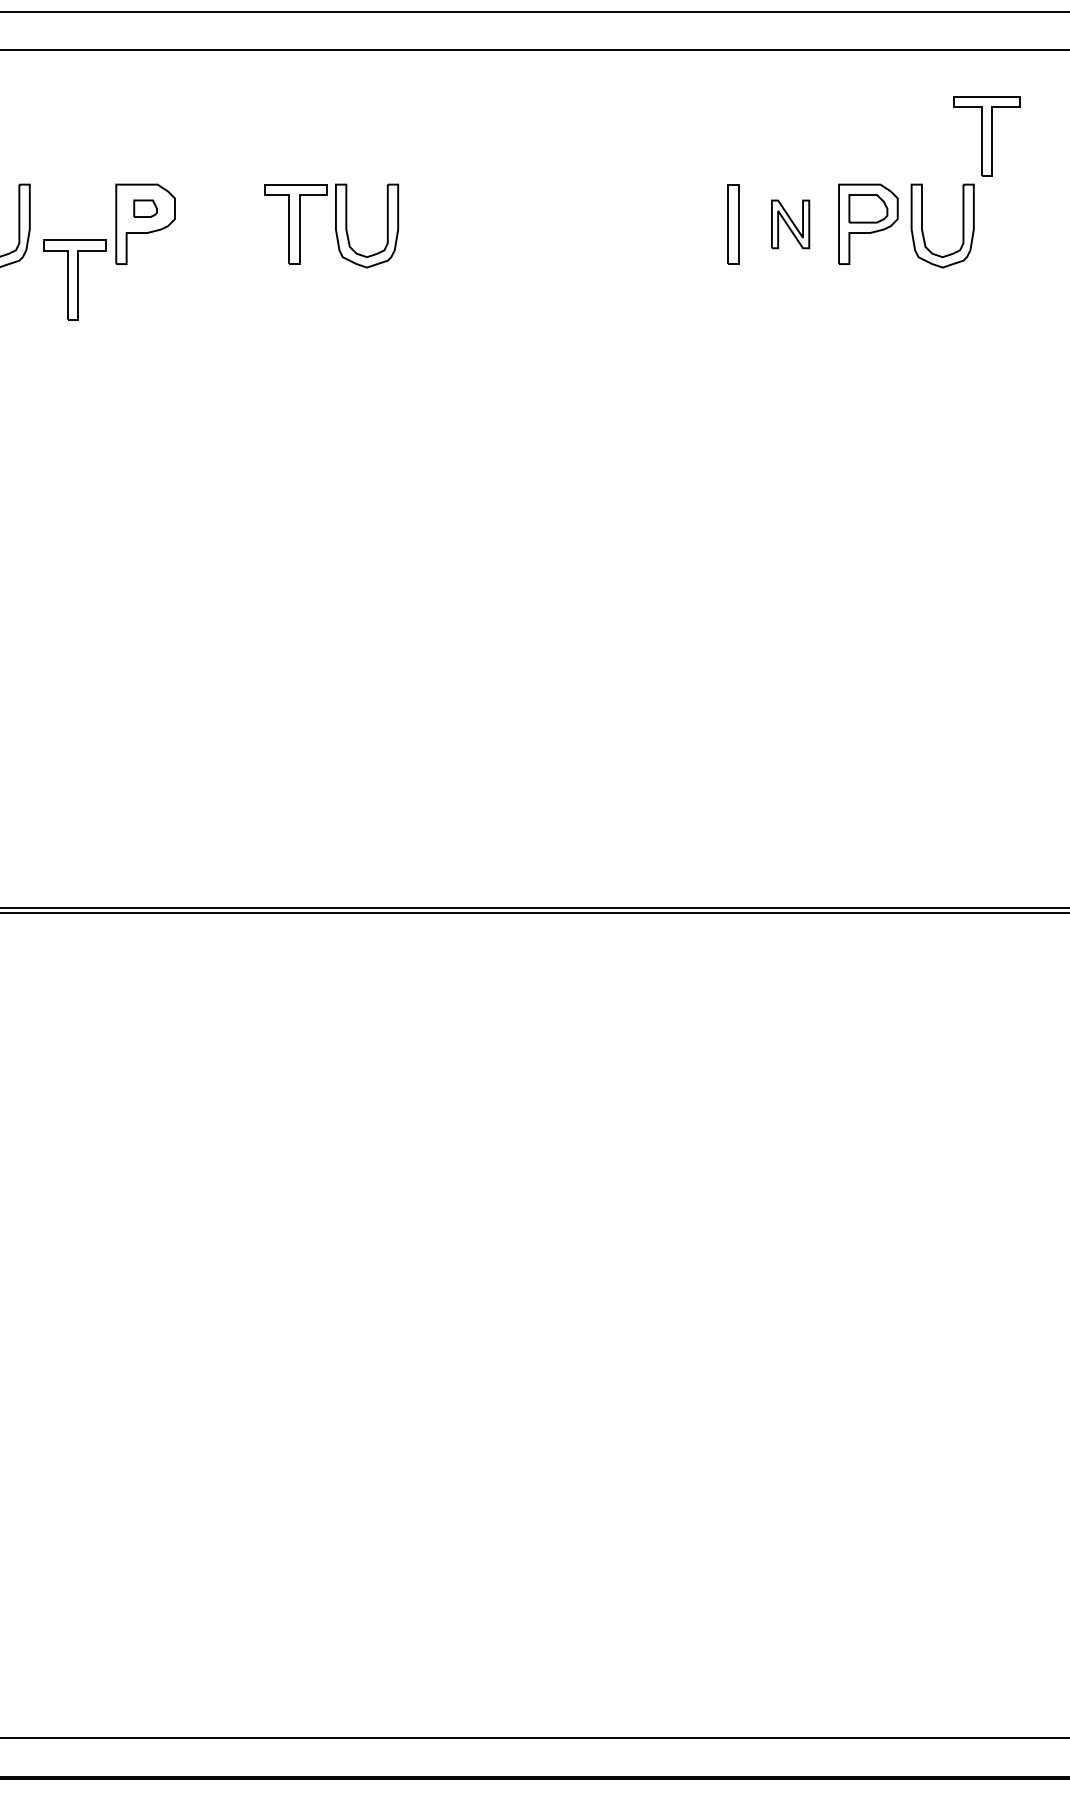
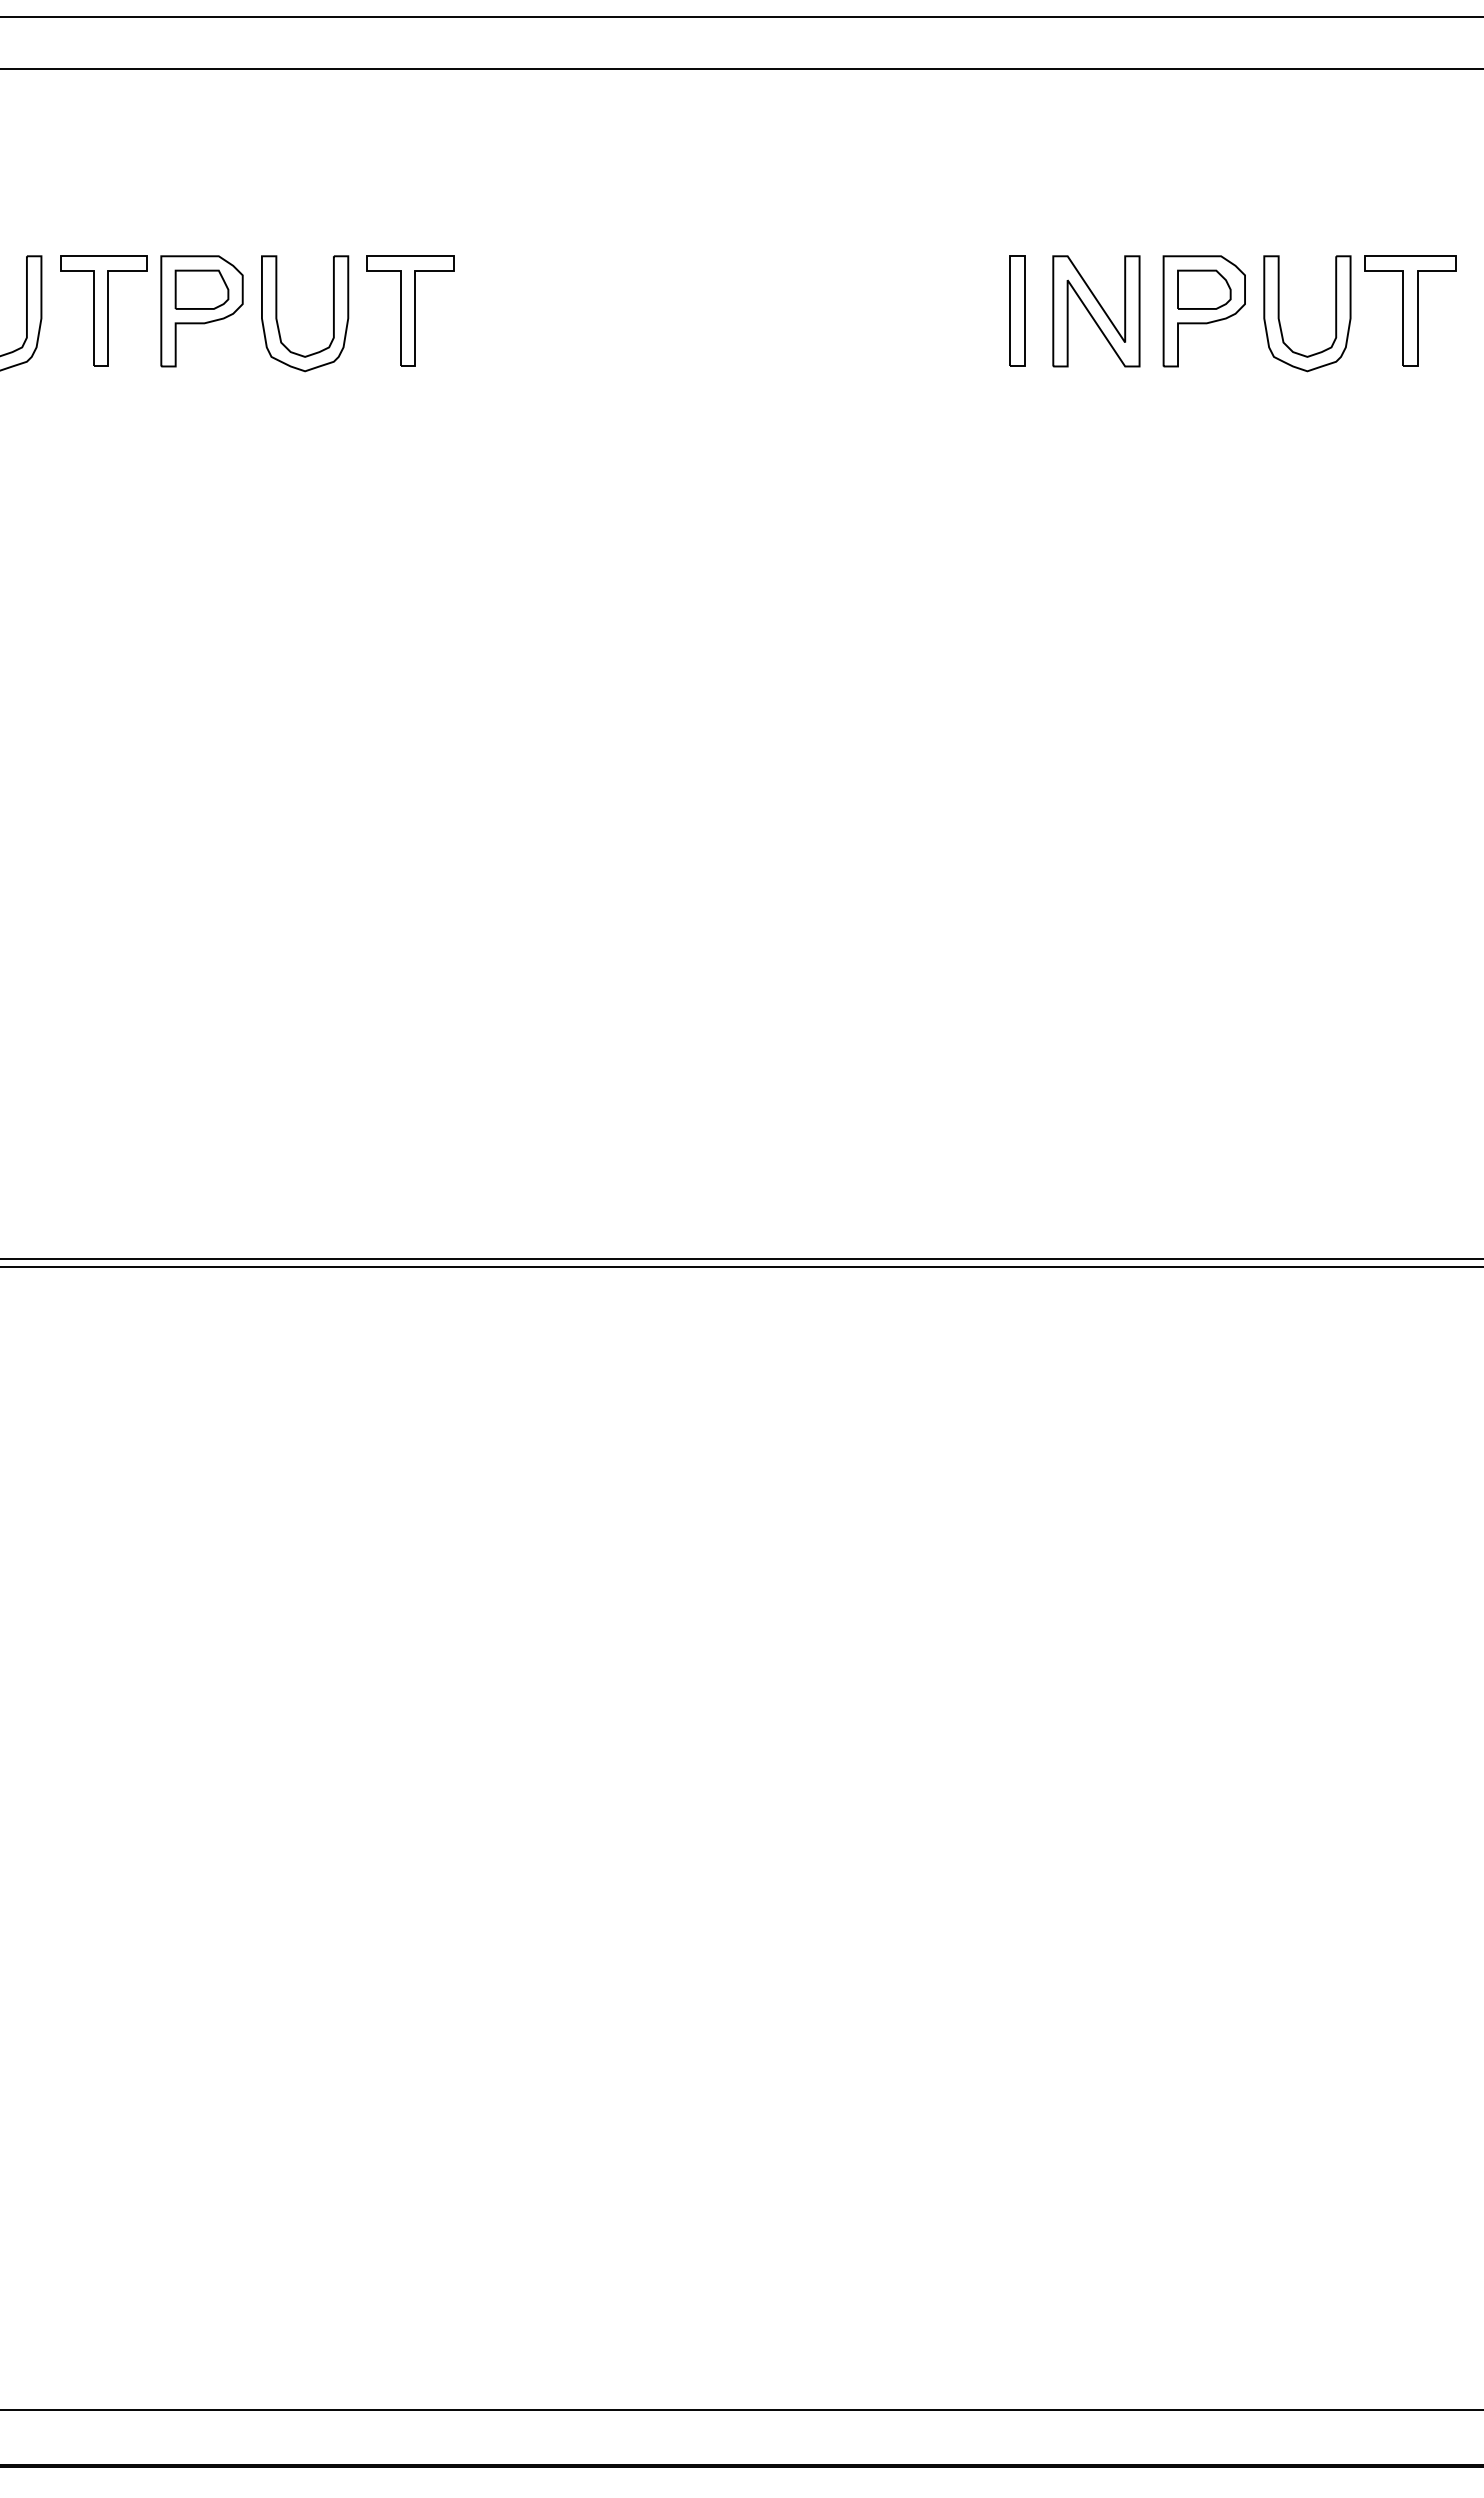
part: (986, 135) -> (1410, 310), moved
part: (145, 208) -> (201, 289), size x1.67
part: (790, 224) -> (1096, 311), size x1.67
part: (347, 225) -> (277, 313), moved
part: (74, 279) -> (103, 310), moved

